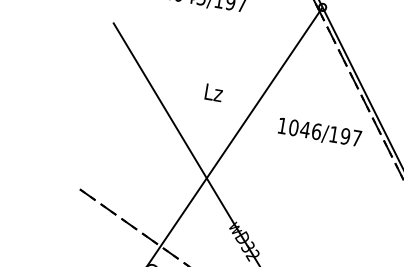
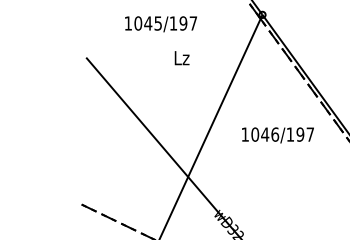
text: (213, 93) -> (181, 58), moved
text: (319, 133) -> (277, 135), moved

